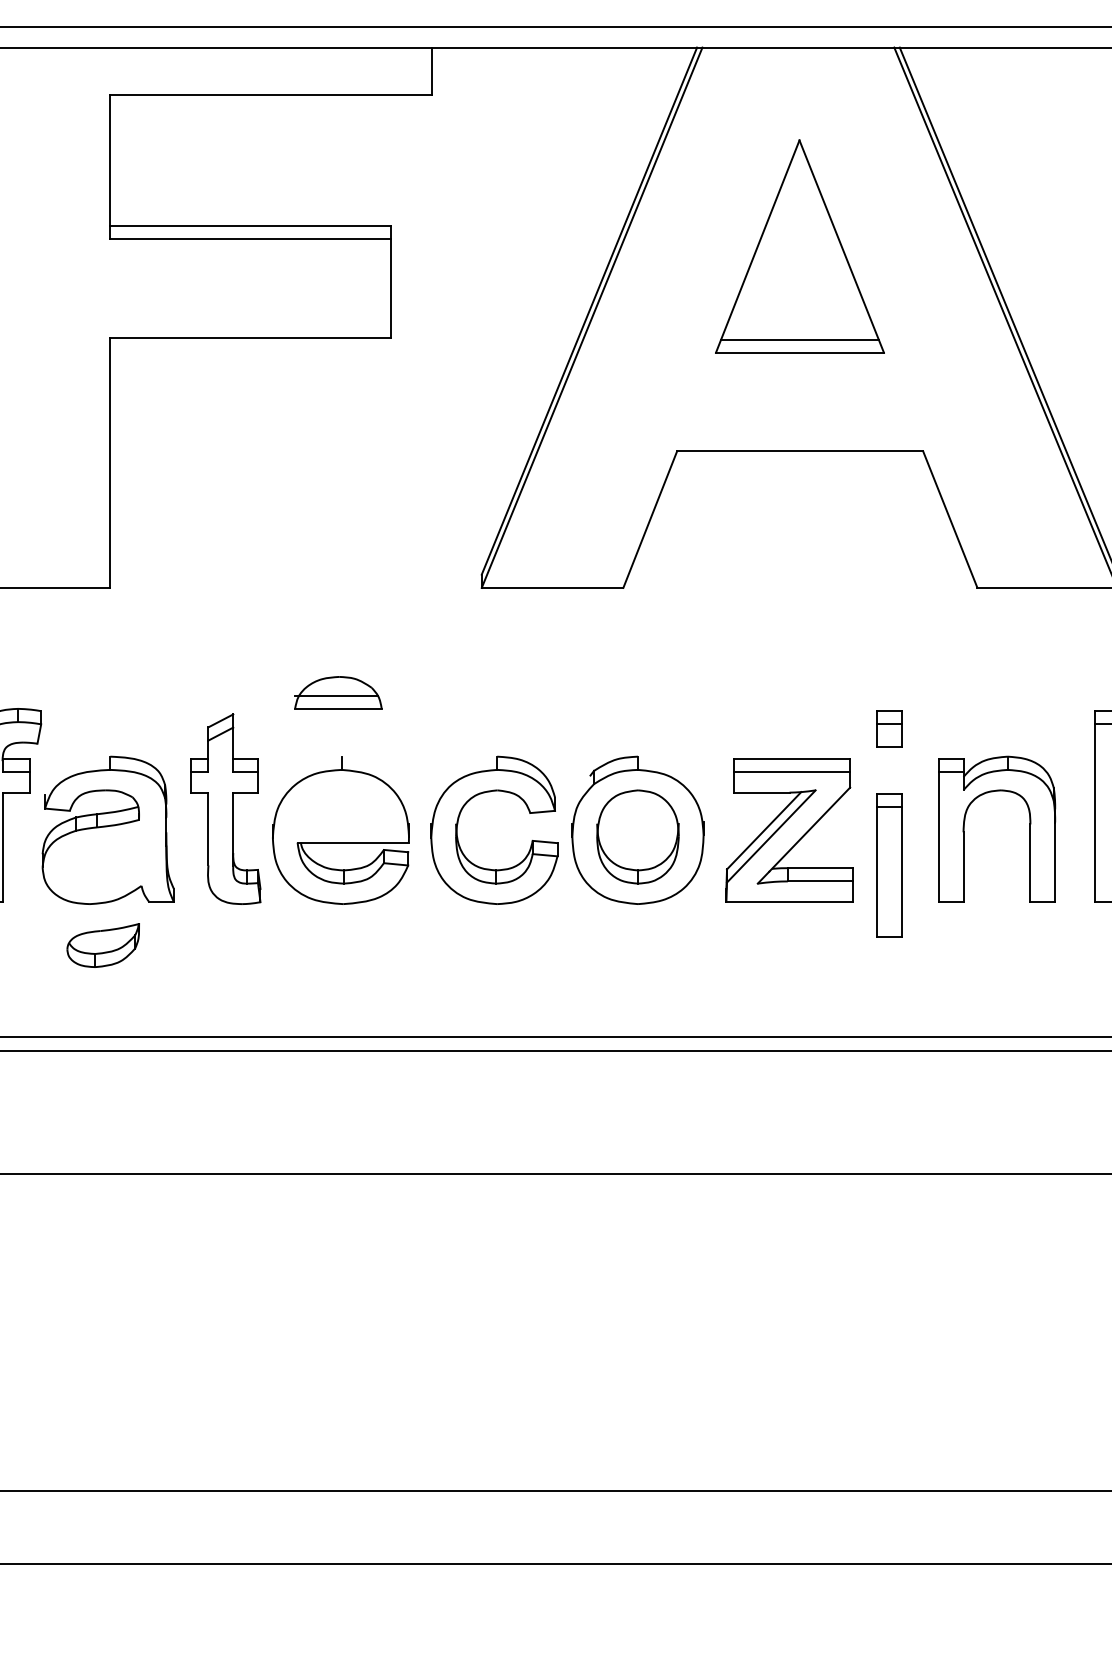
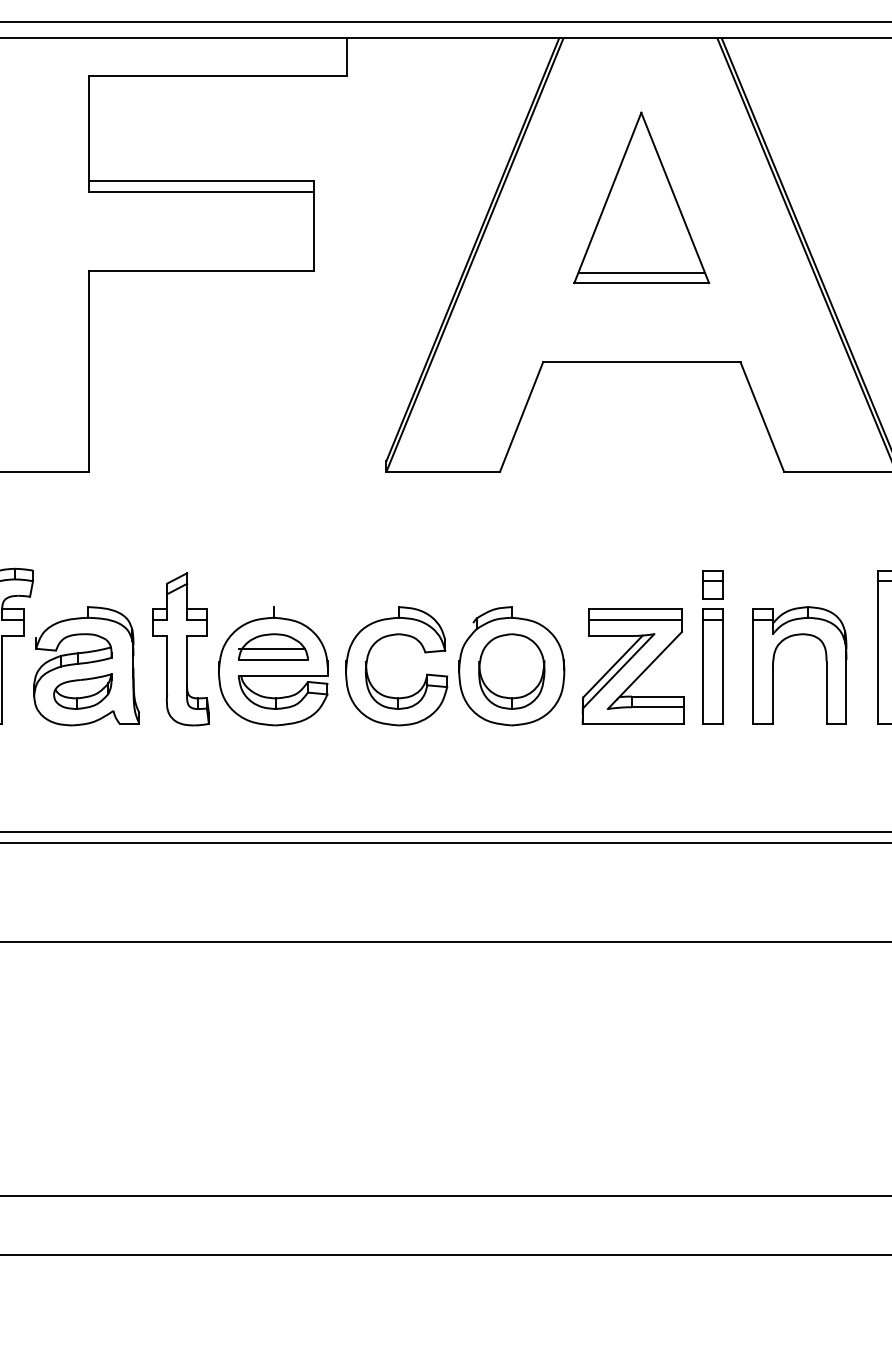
part: (338, 692) -> (273, 646), moved
part: (888, 865) -> (712, 666), moved
part: (102, 945) -> (82, 691), moved

